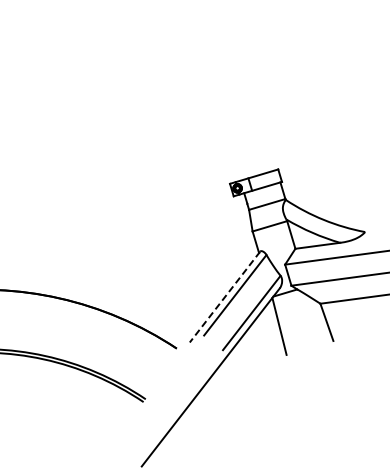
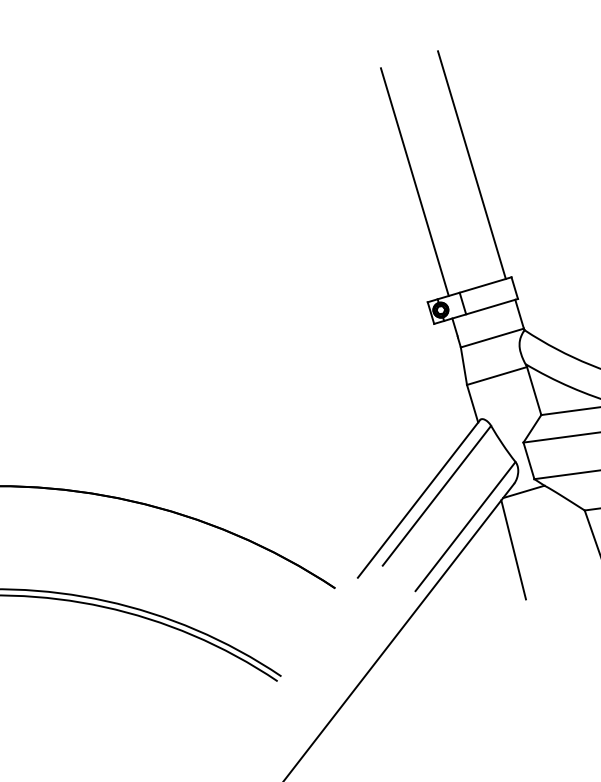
line: (255, 104) -> (471, 164), added
line: (222, 114) -> (414, 181), added
line: (224, 297) -> (418, 499), dashed -> solid

